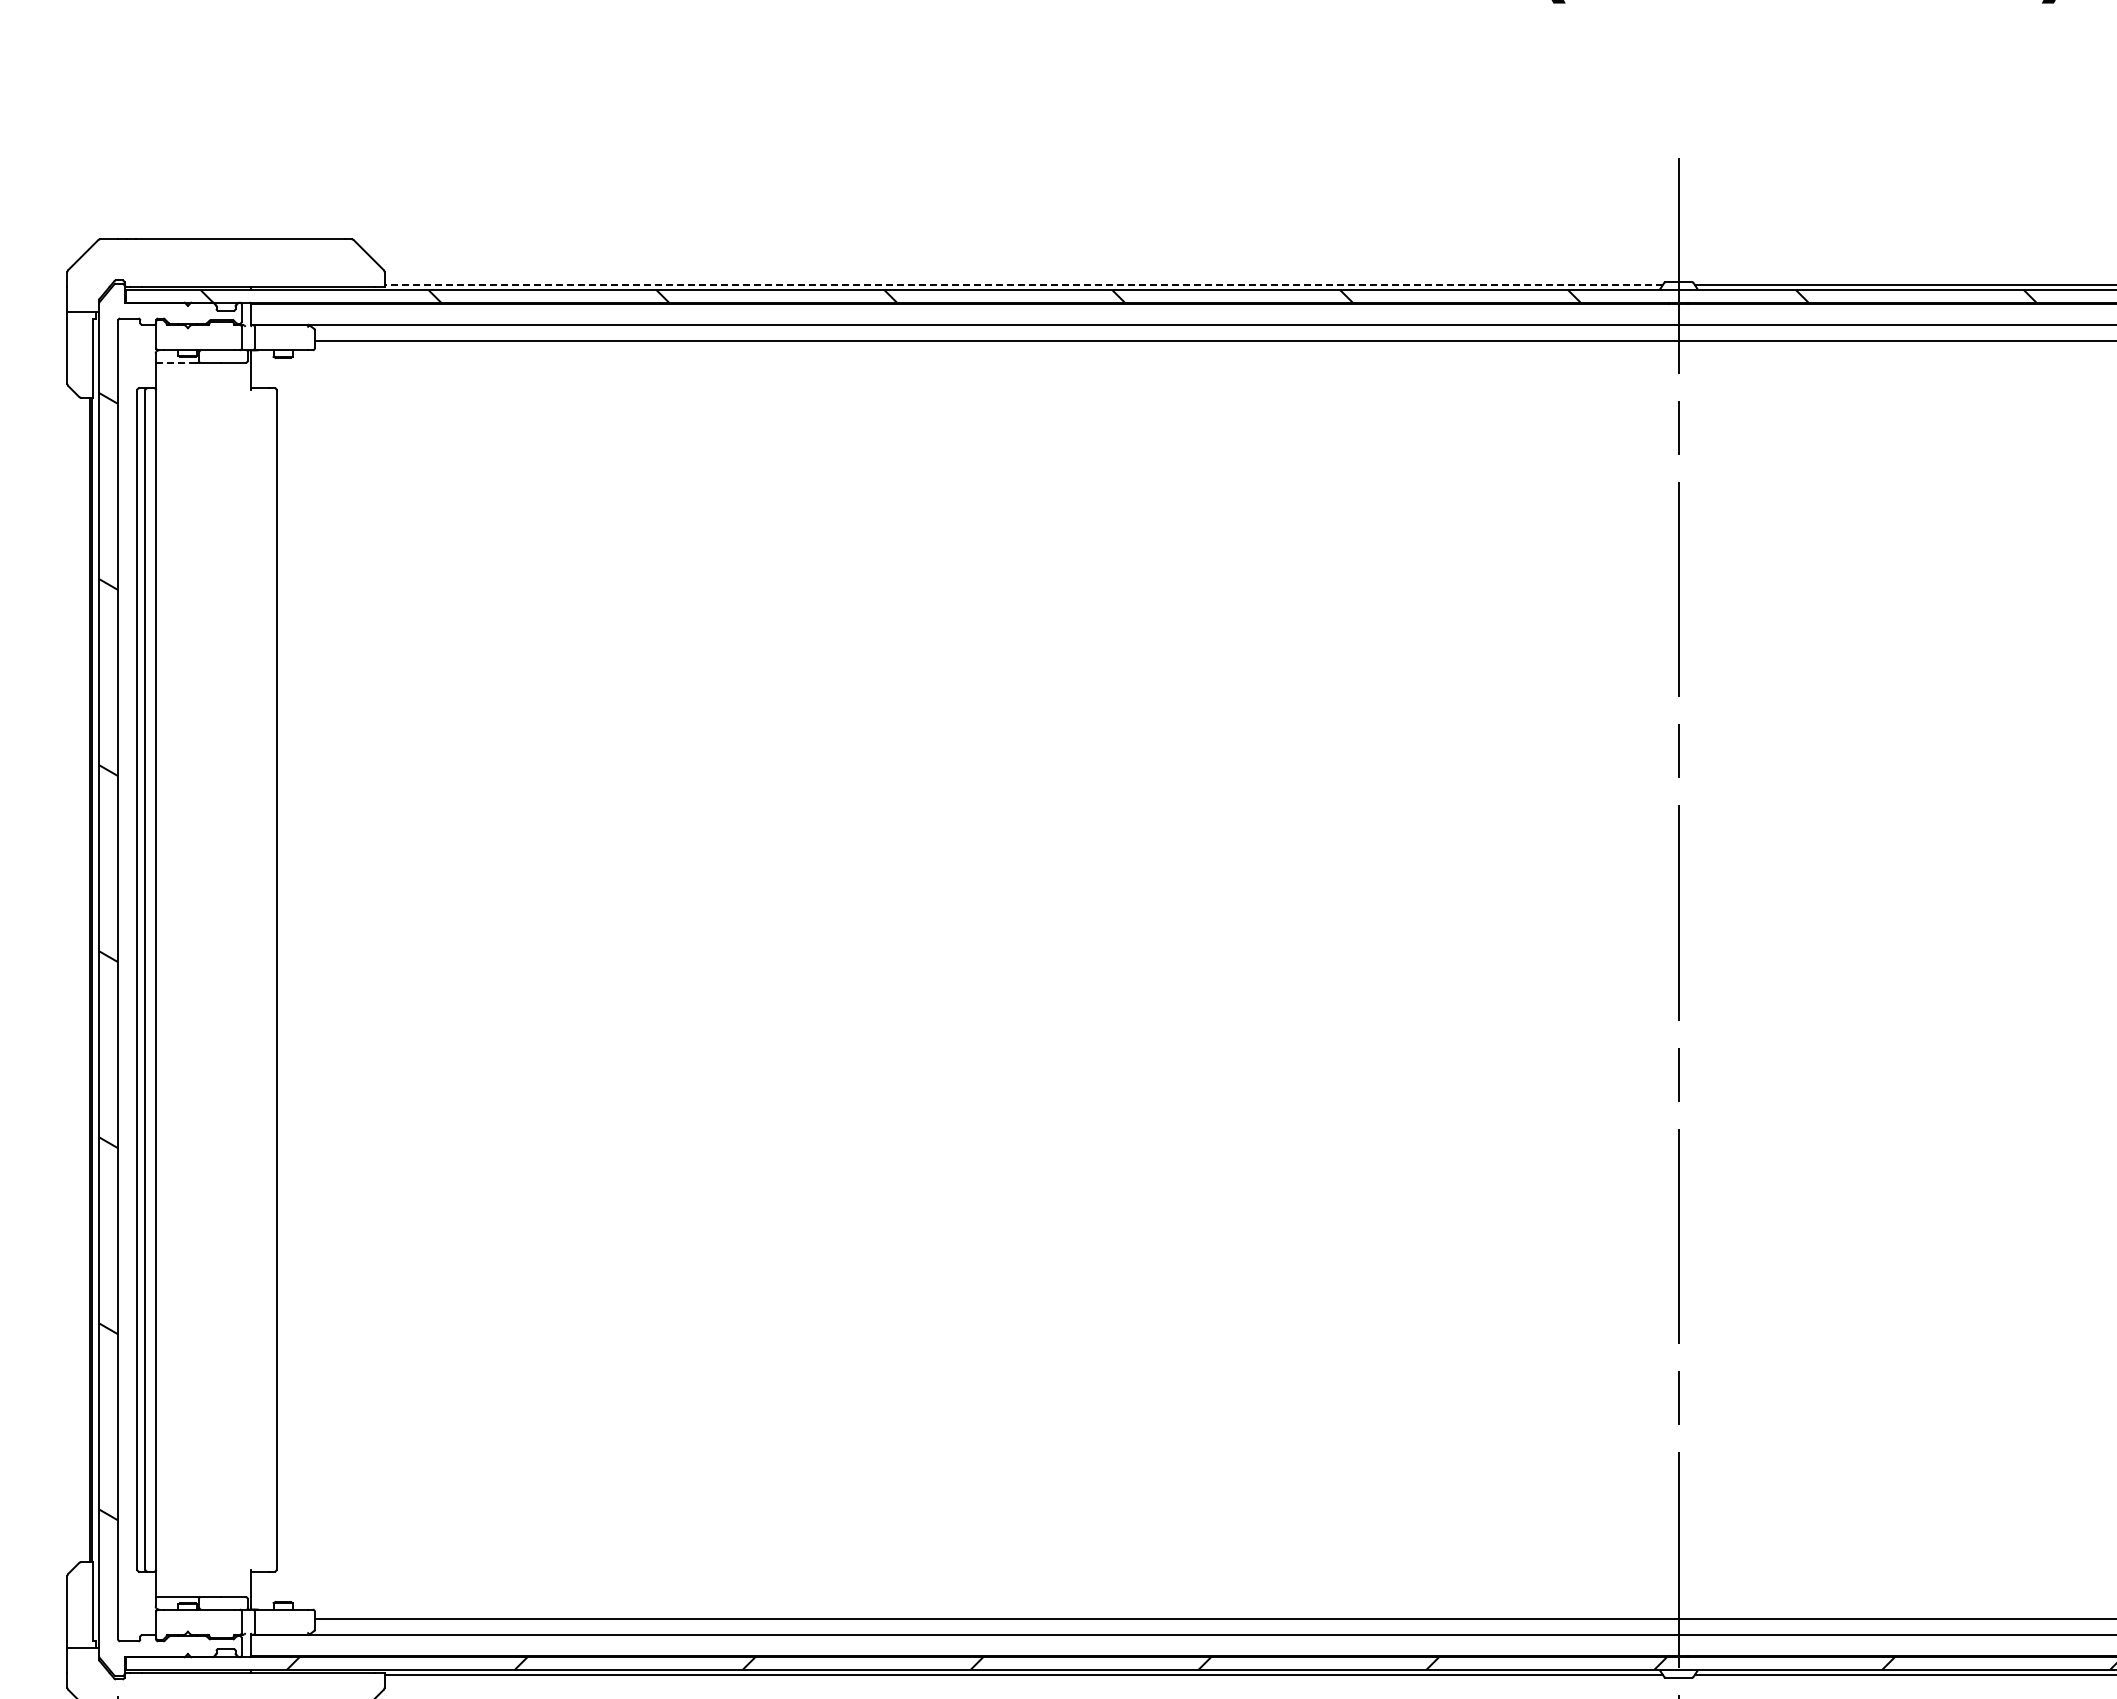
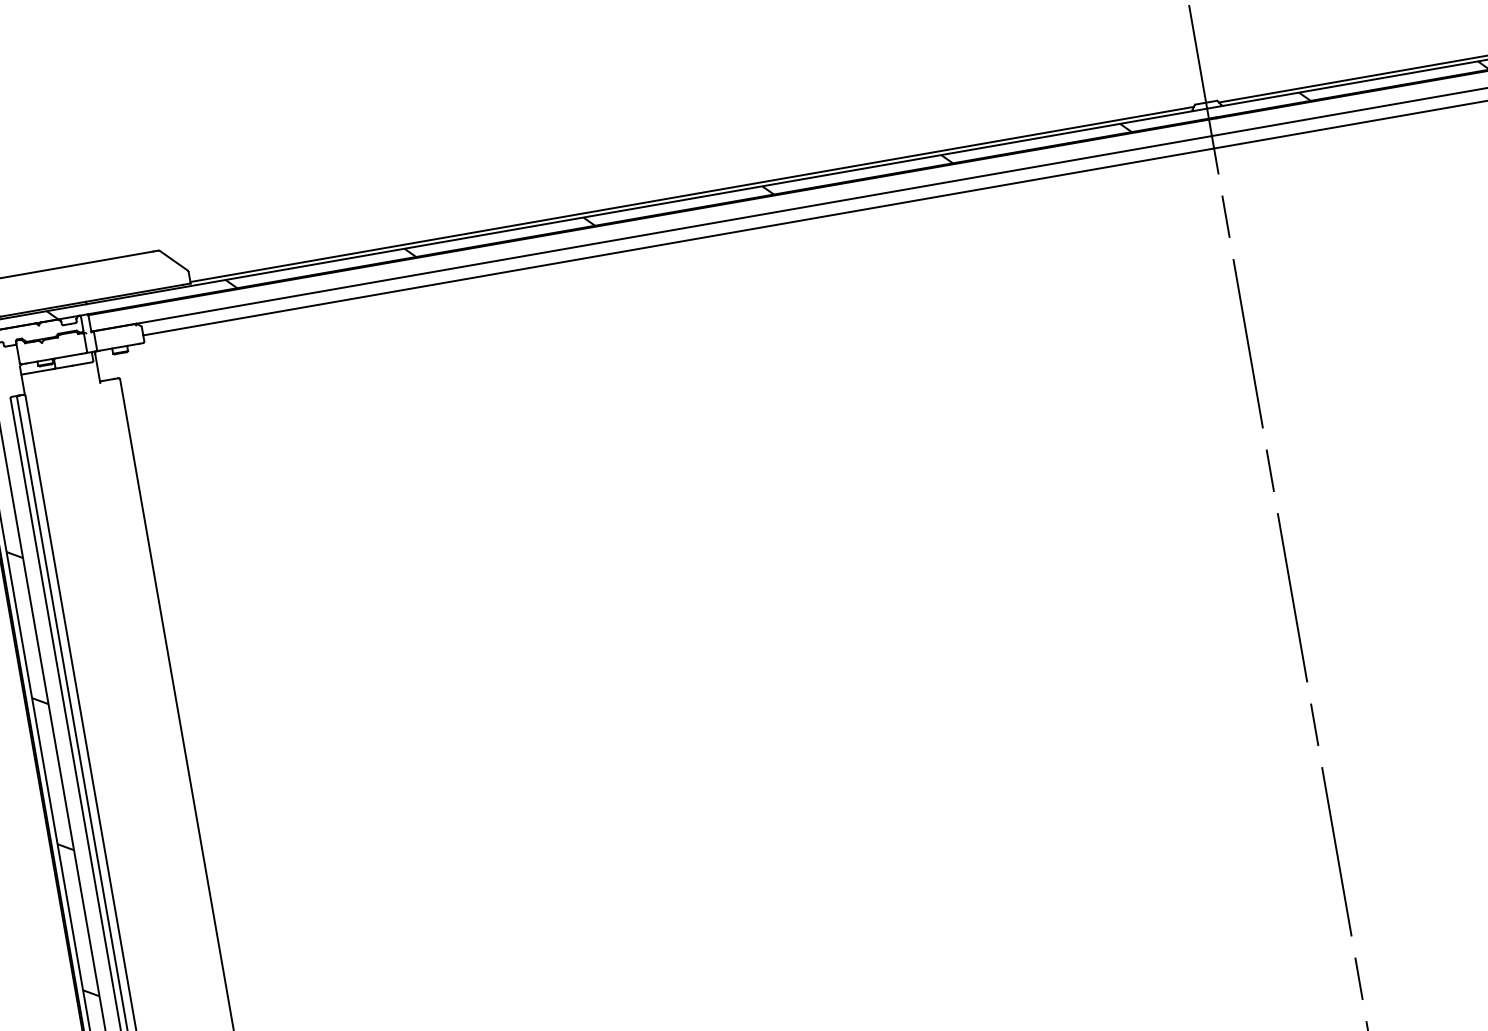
line: (1023, 284) -> (691, 194), dashed -> solid
line: (176, 362) -> (37, 371), dashed -> solid

